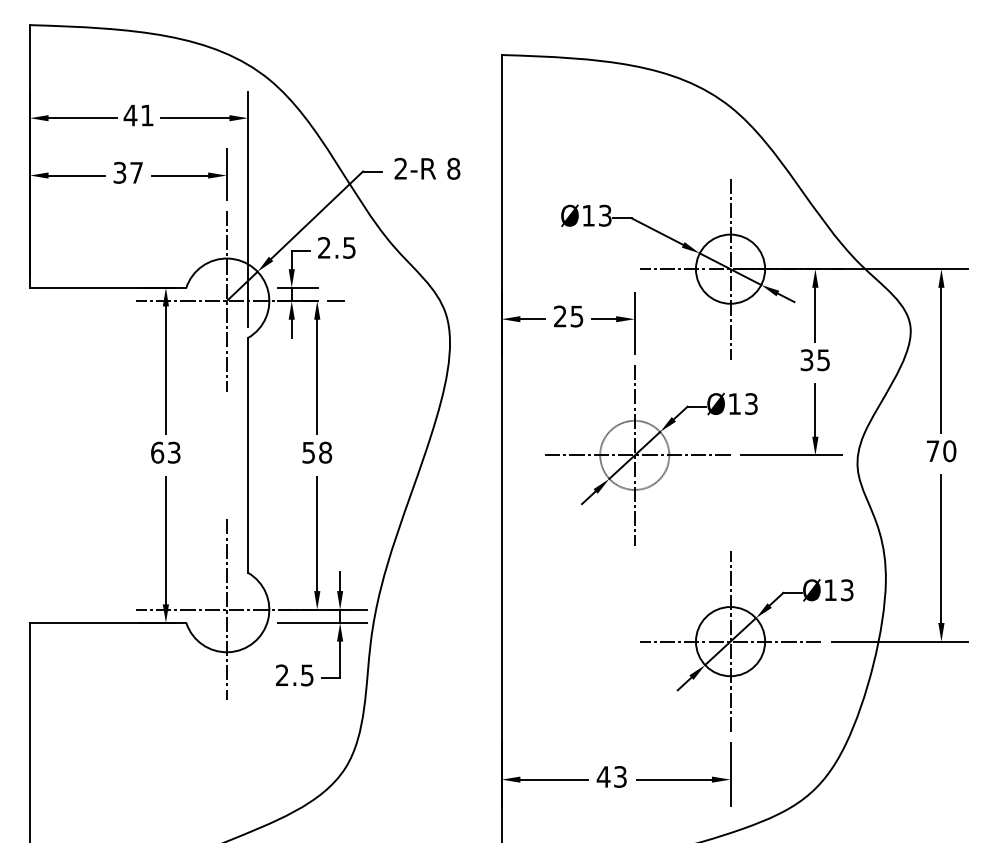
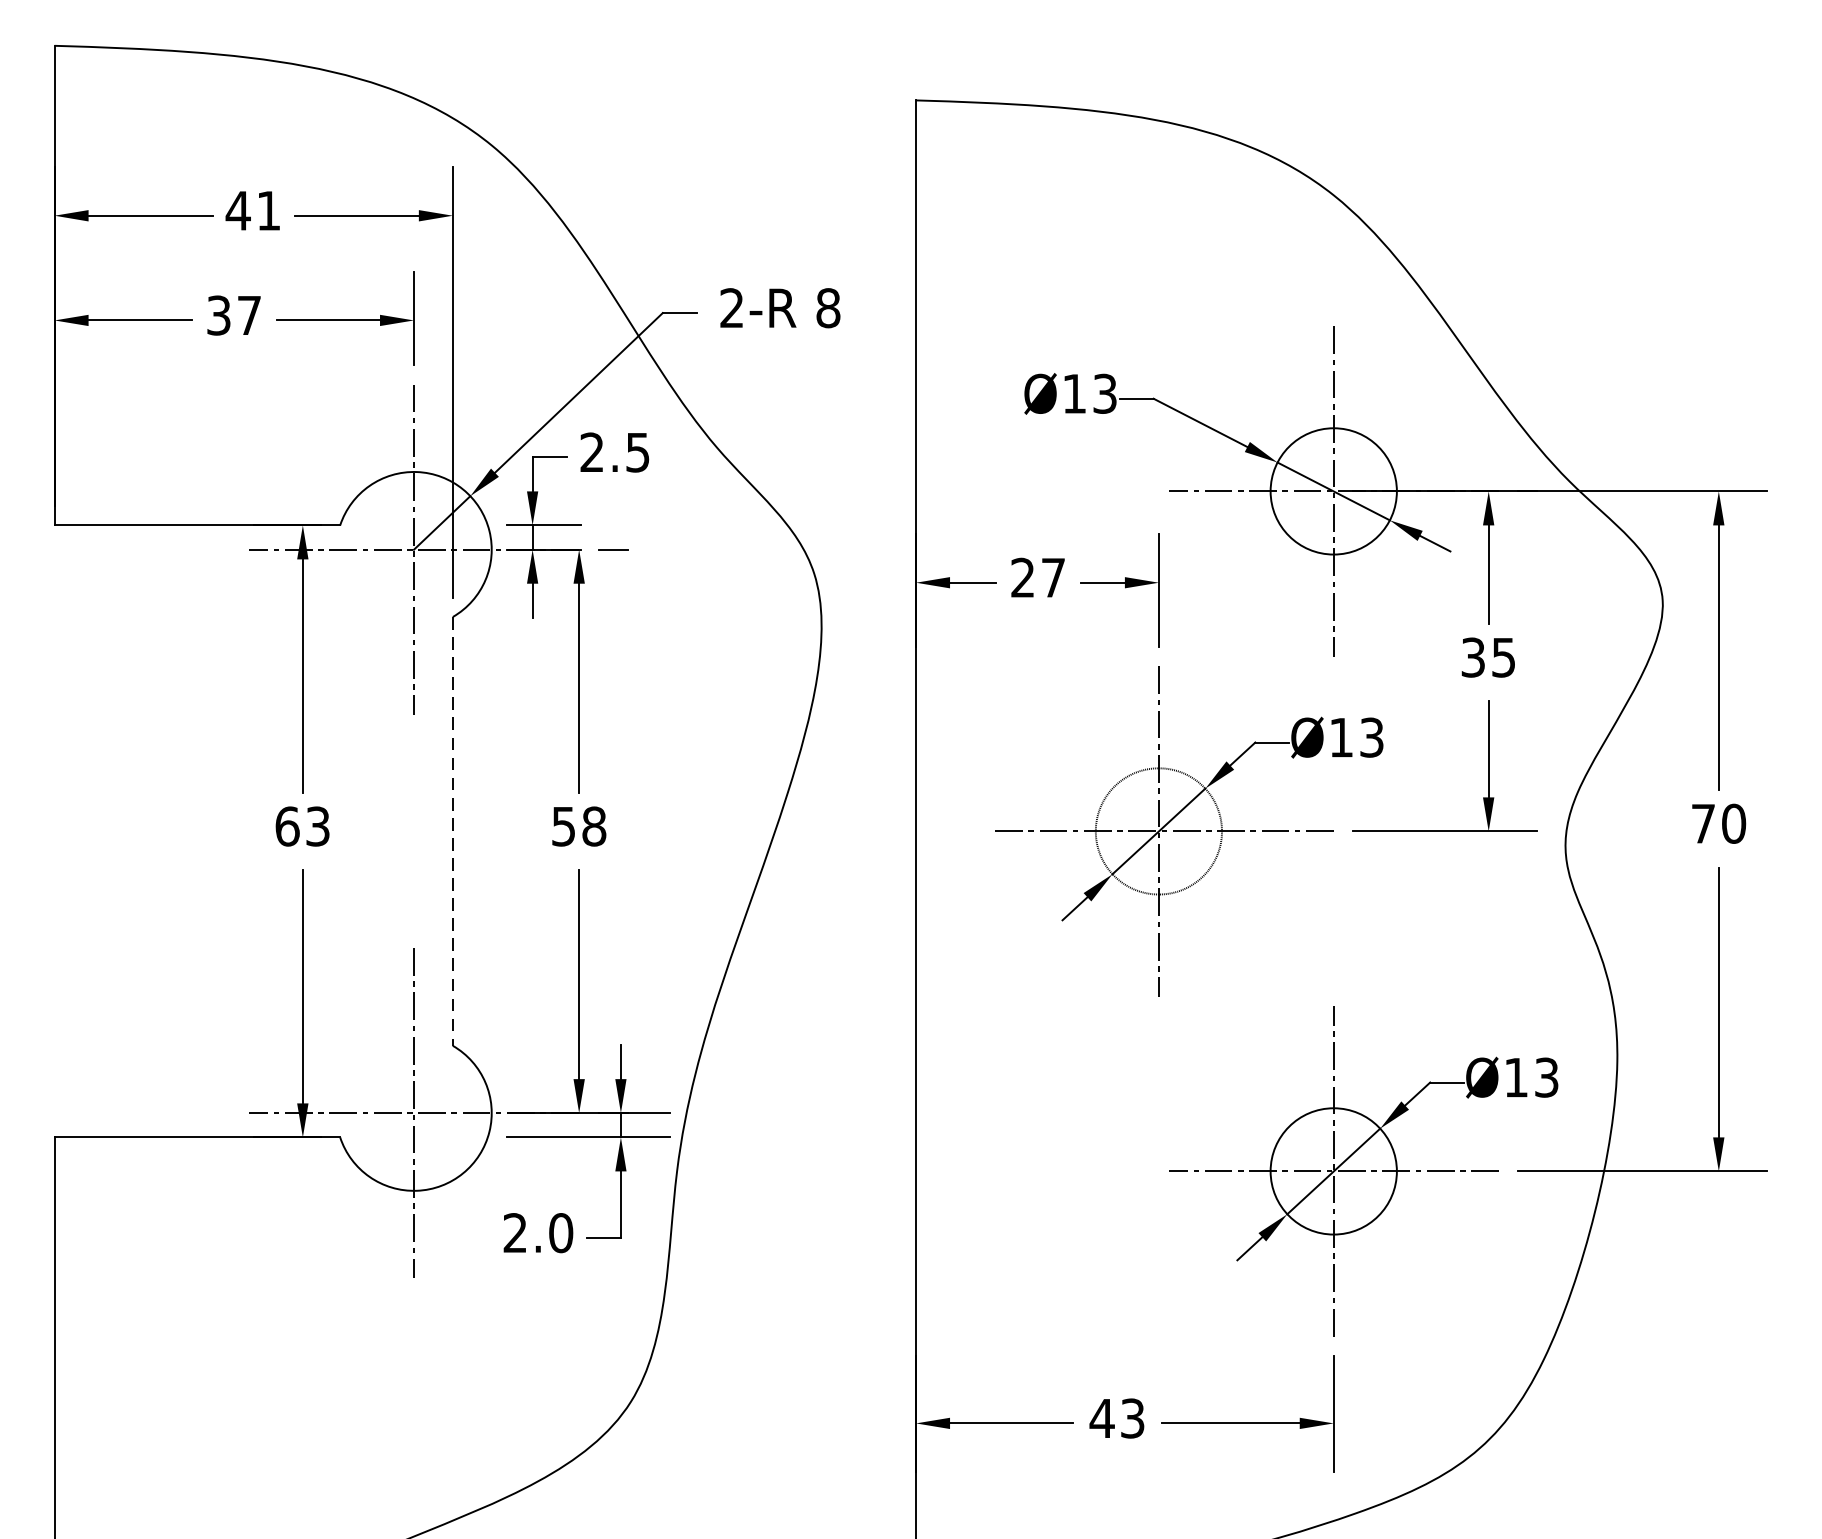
text: (576, 316) -> (1052, 577), 25 -> 27
line: (248, 455) -> (453, 831), solid -> dashed
text: (306, 675) -> (559, 1233), 2.5 -> 2.0

